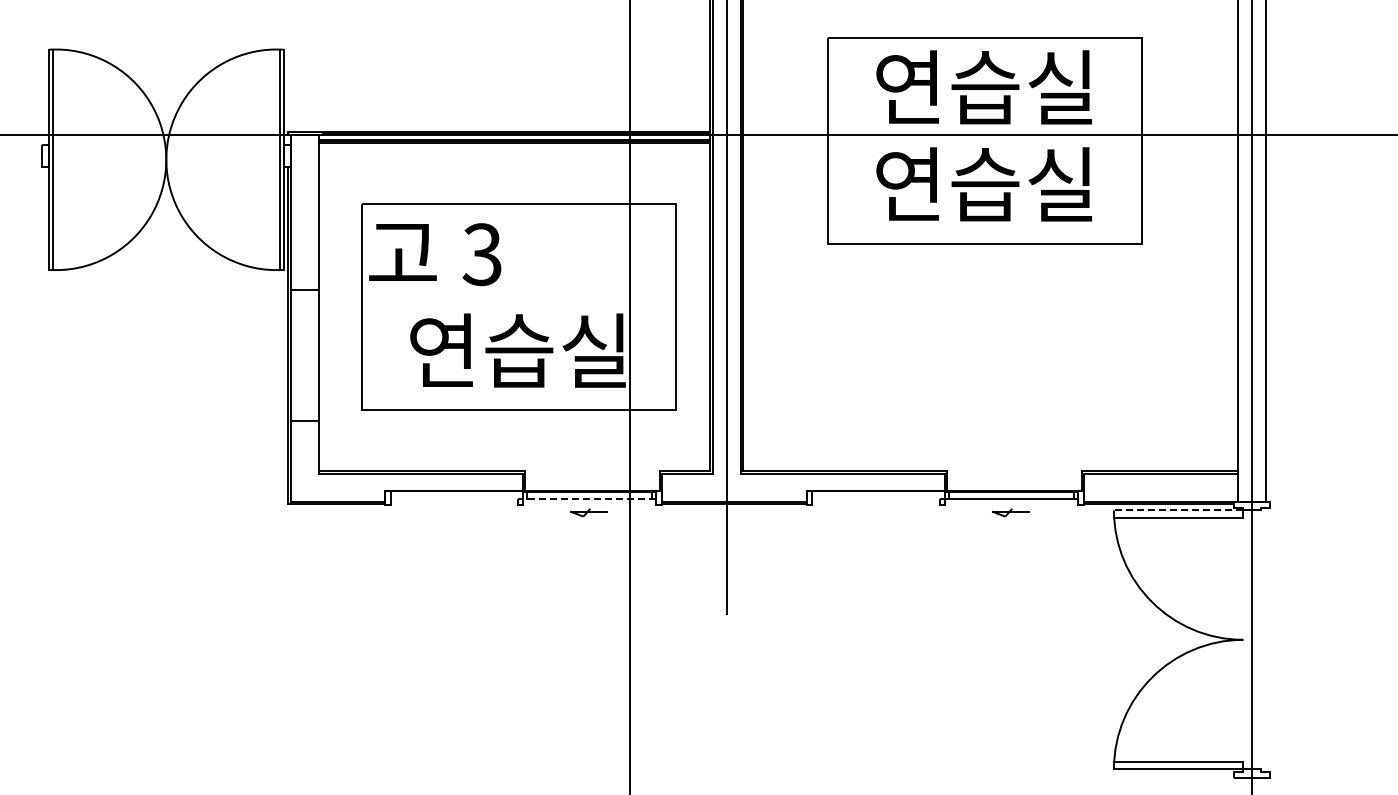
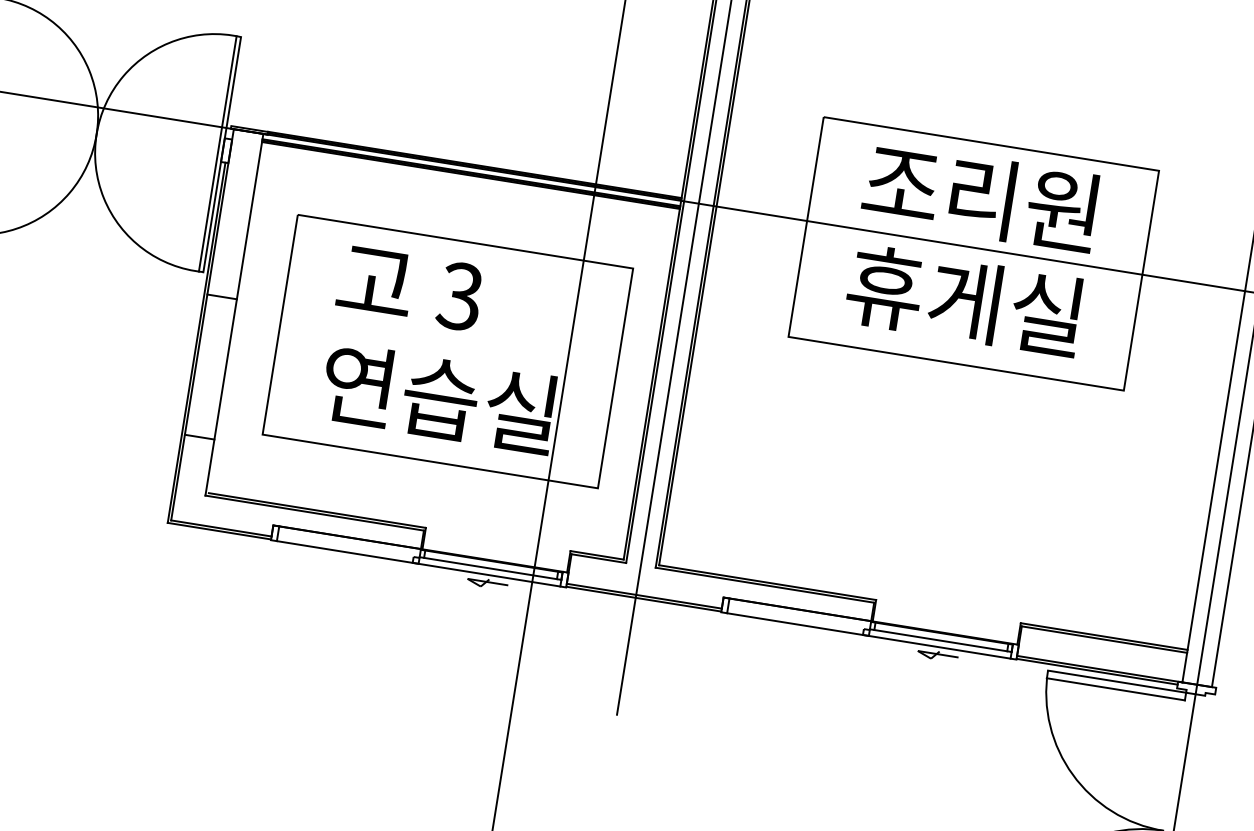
text: (983, 87) -> (981, 196), 연습실 -> 조리원
text: (947, 184) -> (926, 294), 연습실 -> 휴게실
text: (435, 254) -> (410, 288), moved
line: (589, 498) -> (490, 568), dashed -> solid
line: (523, 504) -> (418, 563), added
line: (945, 504) -> (869, 635), added
line: (1178, 510) -> (1116, 681), dashed -> solid

